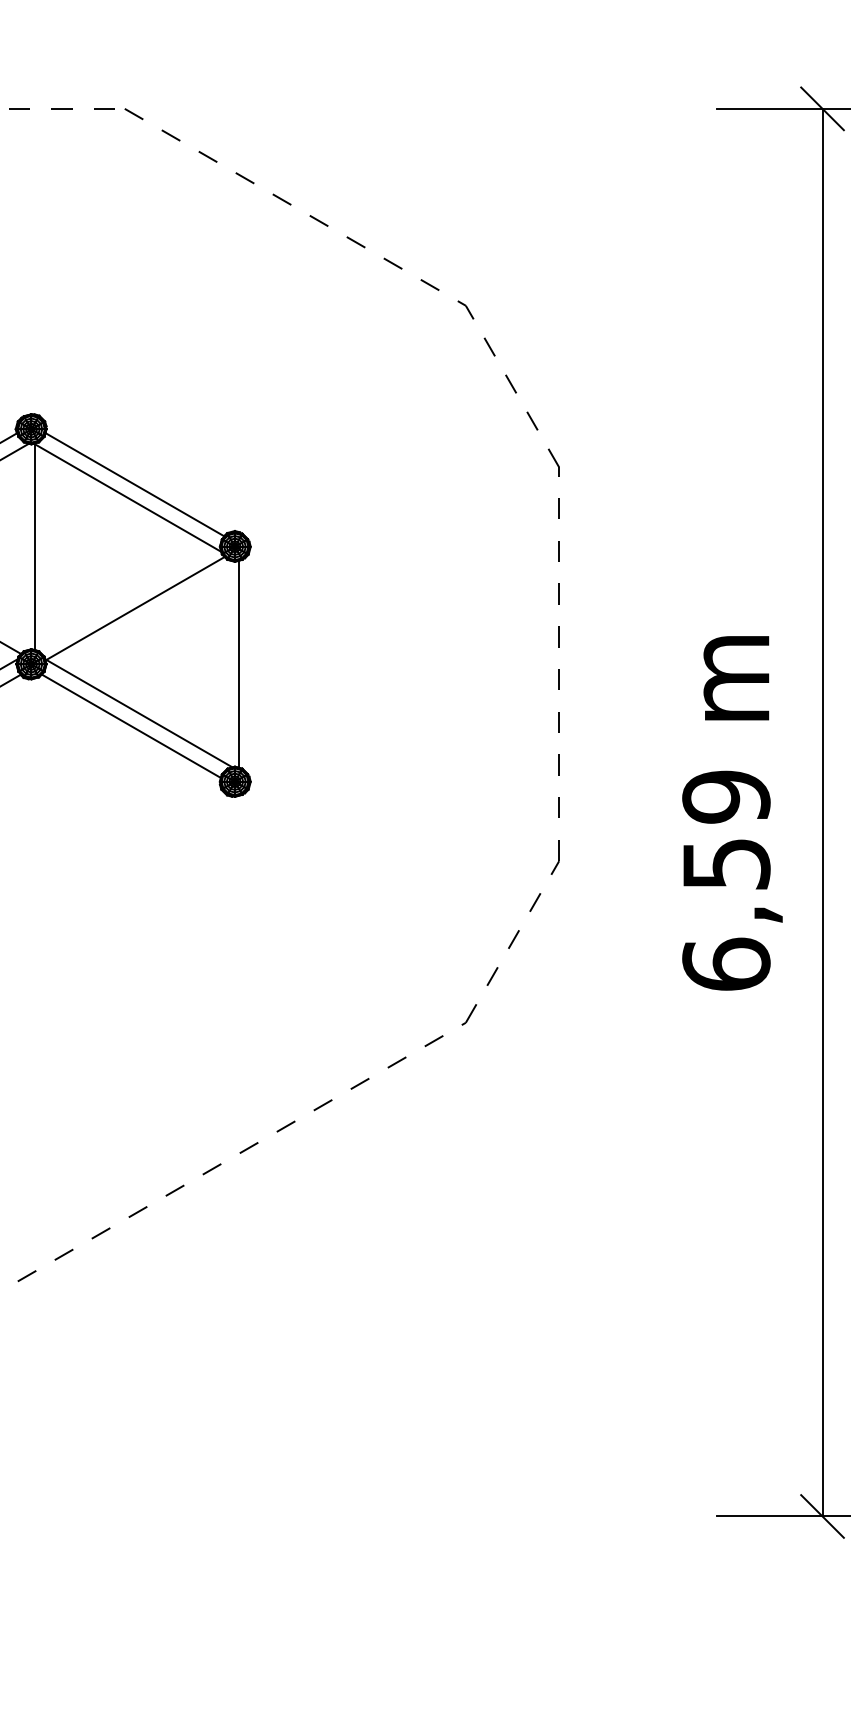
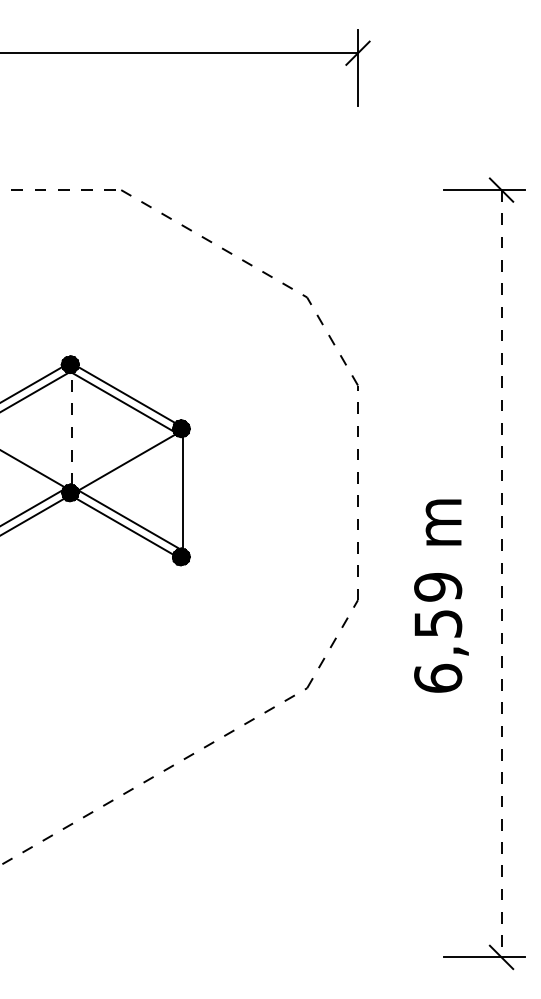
line: (35, 548) -> (72, 429), solid -> dashed
text: (732, 812) -> (441, 595), moved
line: (822, 812) -> (501, 573), solid -> dashed

